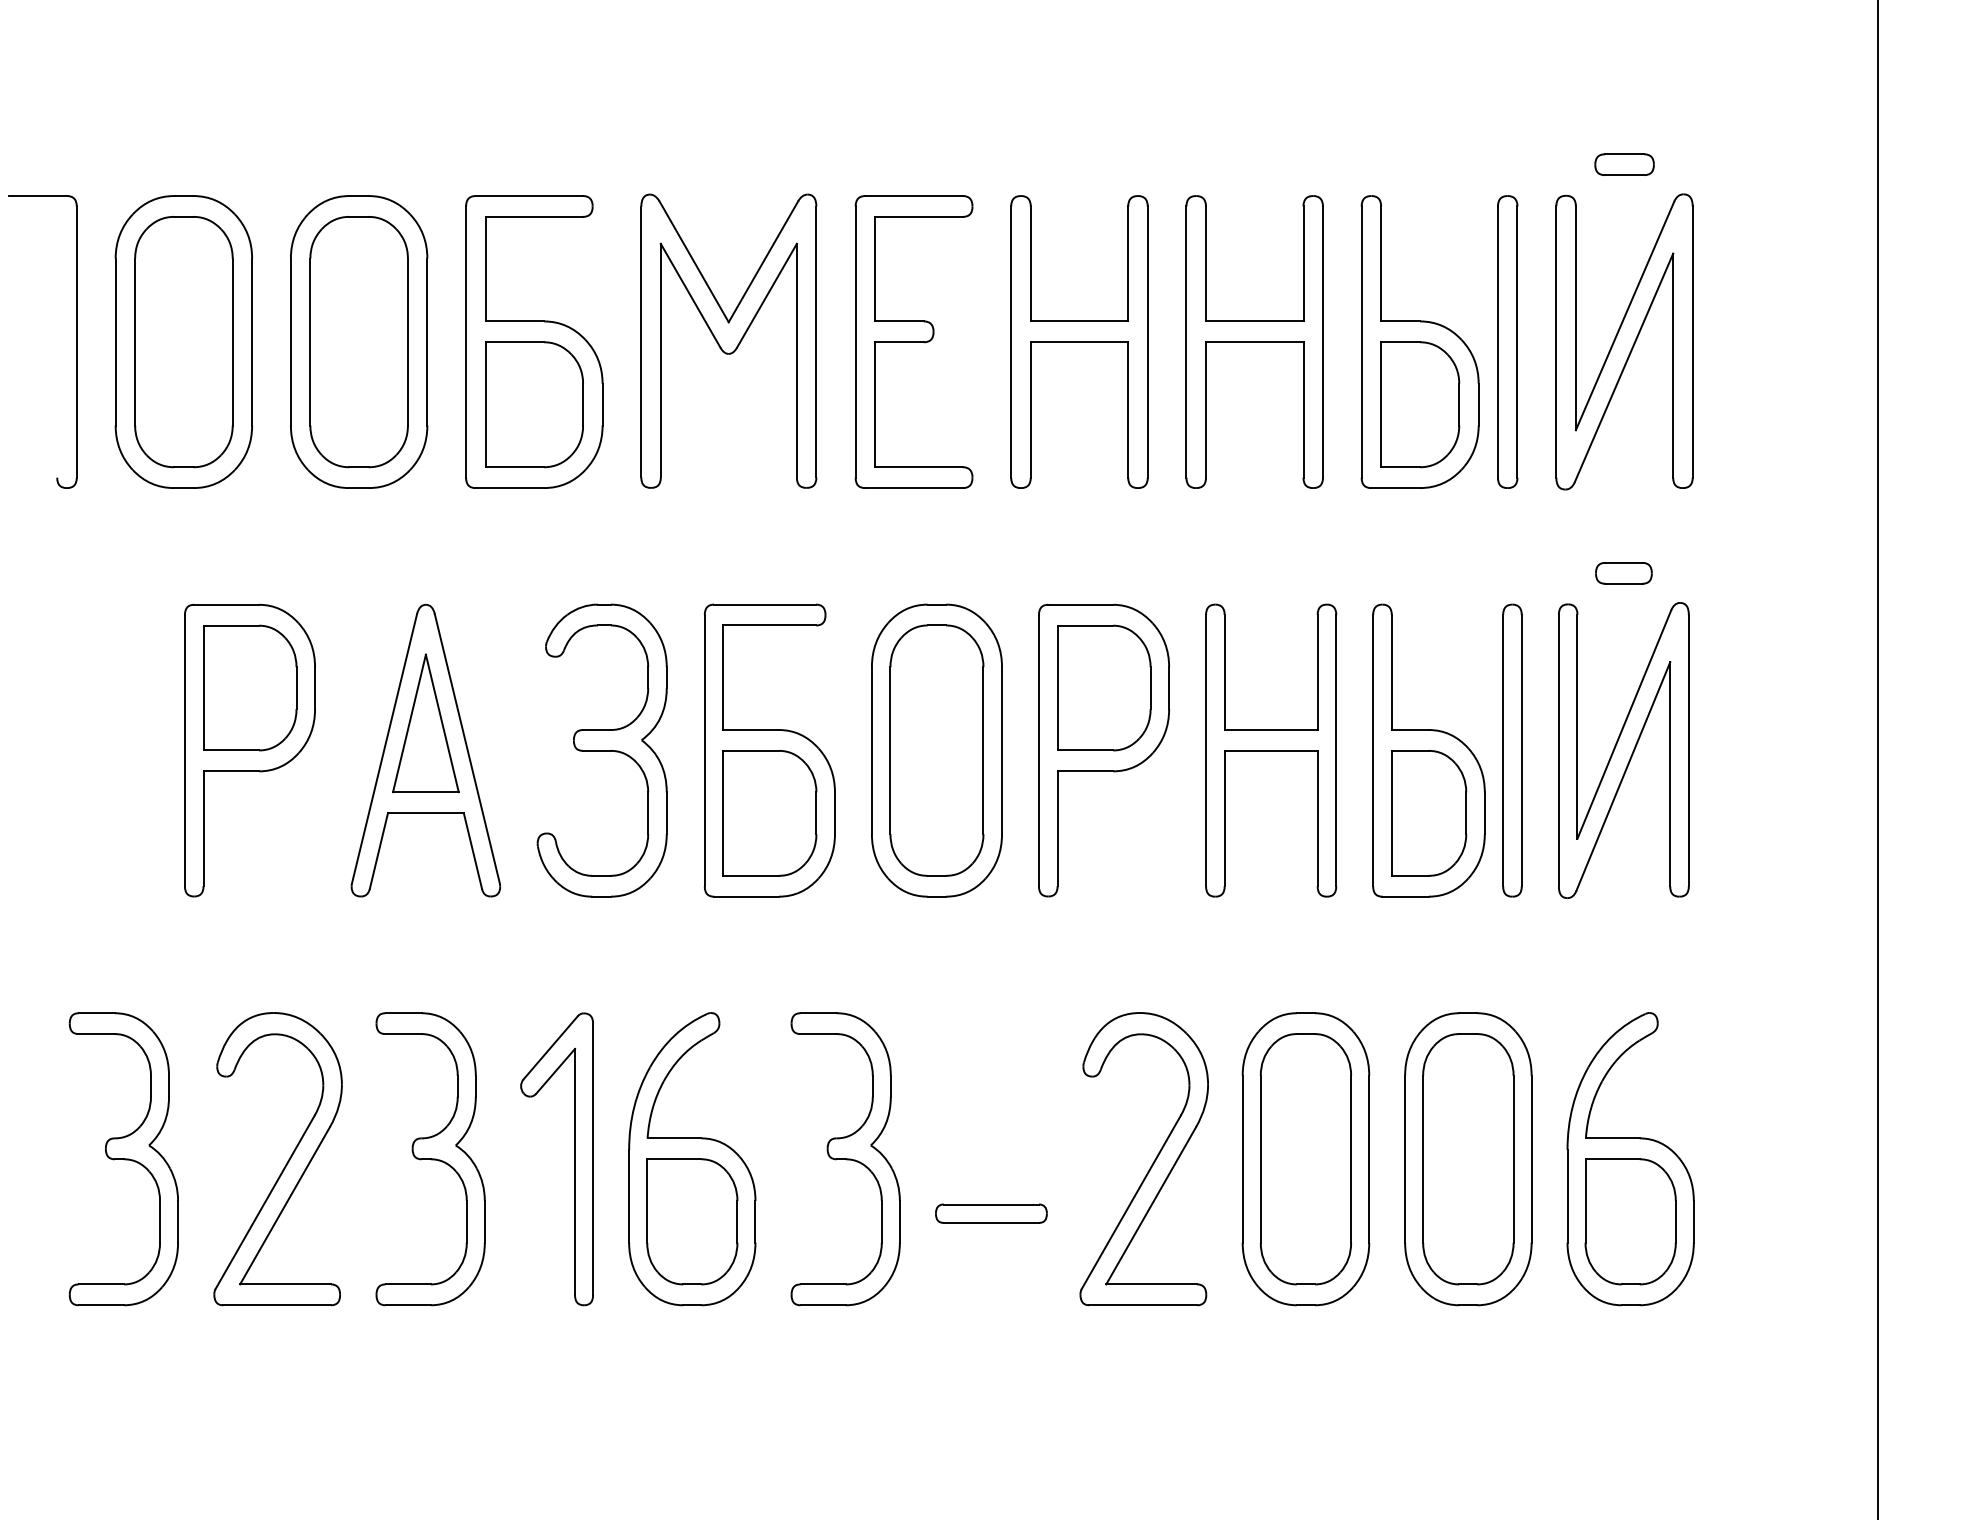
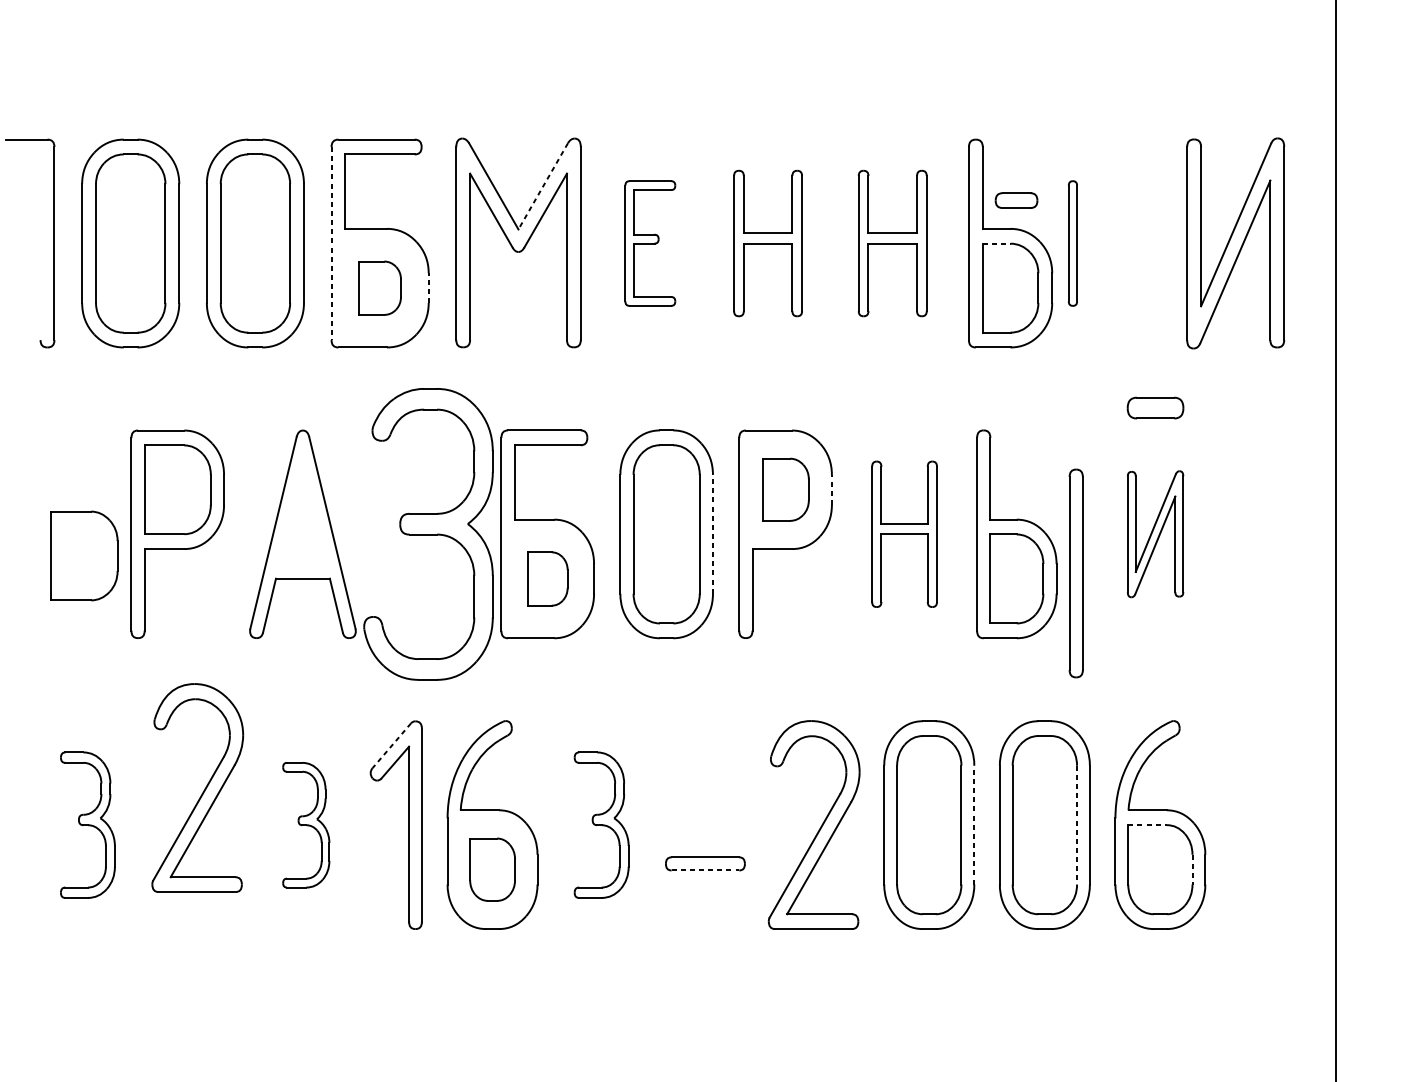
part: (1624, 164) -> (1016, 200), moved
line: (763, 261) -> (543, 186), solid -> dashed
part: (913, 341) -> (649, 243), size x0.6
part: (1079, 341) -> (768, 243), size x0.7
part: (1254, 341) -> (892, 243), size x0.7
part: (1507, 341) -> (1072, 243), size x0.6
part: (1624, 341) -> (1235, 243), moved
line: (466, 342) -> (331, 243), solid -> dashed
line: (1401, 342) -> (997, 243), solid -> dashed
part: (534, 404) -> (380, 287), size x0.6
line: (602, 404) -> (428, 287), solid -> dashed
part: (1623, 573) -> (1155, 408), size x1.4
part: (1104, 687) -> (785, 489), size x0.7
line: (1169, 688) -> (832, 490), solid -> dashed
part: (425, 723) -> (302, 515), removed
part: (601, 750) -> (427, 534), size x1.4
line: (1002, 750) -> (713, 534), solid -> dashed
part: (1271, 750) -> (904, 534), size x0.7
part: (1512, 750) -> (1076, 573), moved
part: (1623, 750) -> (1155, 534), size x0.6
part: (119, 780) -> (84, 555), added
part: (769, 813) -> (547, 579), size x0.6
line: (550, 1048) -> (391, 746), solid -> dashed
line: (1369, 1158) -> (974, 824), solid -> dashed
part: (123, 1159) -> (87, 825), size x0.7
part: (430, 1159) -> (306, 825), size x0.6
part: (845, 1159) -> (601, 825), size x0.7
line: (1513, 1159) -> (1076, 825), solid -> dashed
line: (1613, 1159) -> (1148, 825), solid -> dashed
part: (285, 1164) -> (203, 791), moved
part: (692, 1221) -> (492, 869), size x0.7
line: (1675, 1221) -> (1192, 869), solid -> dashed
line: (991, 1222) -> (705, 870), solid -> dashed

